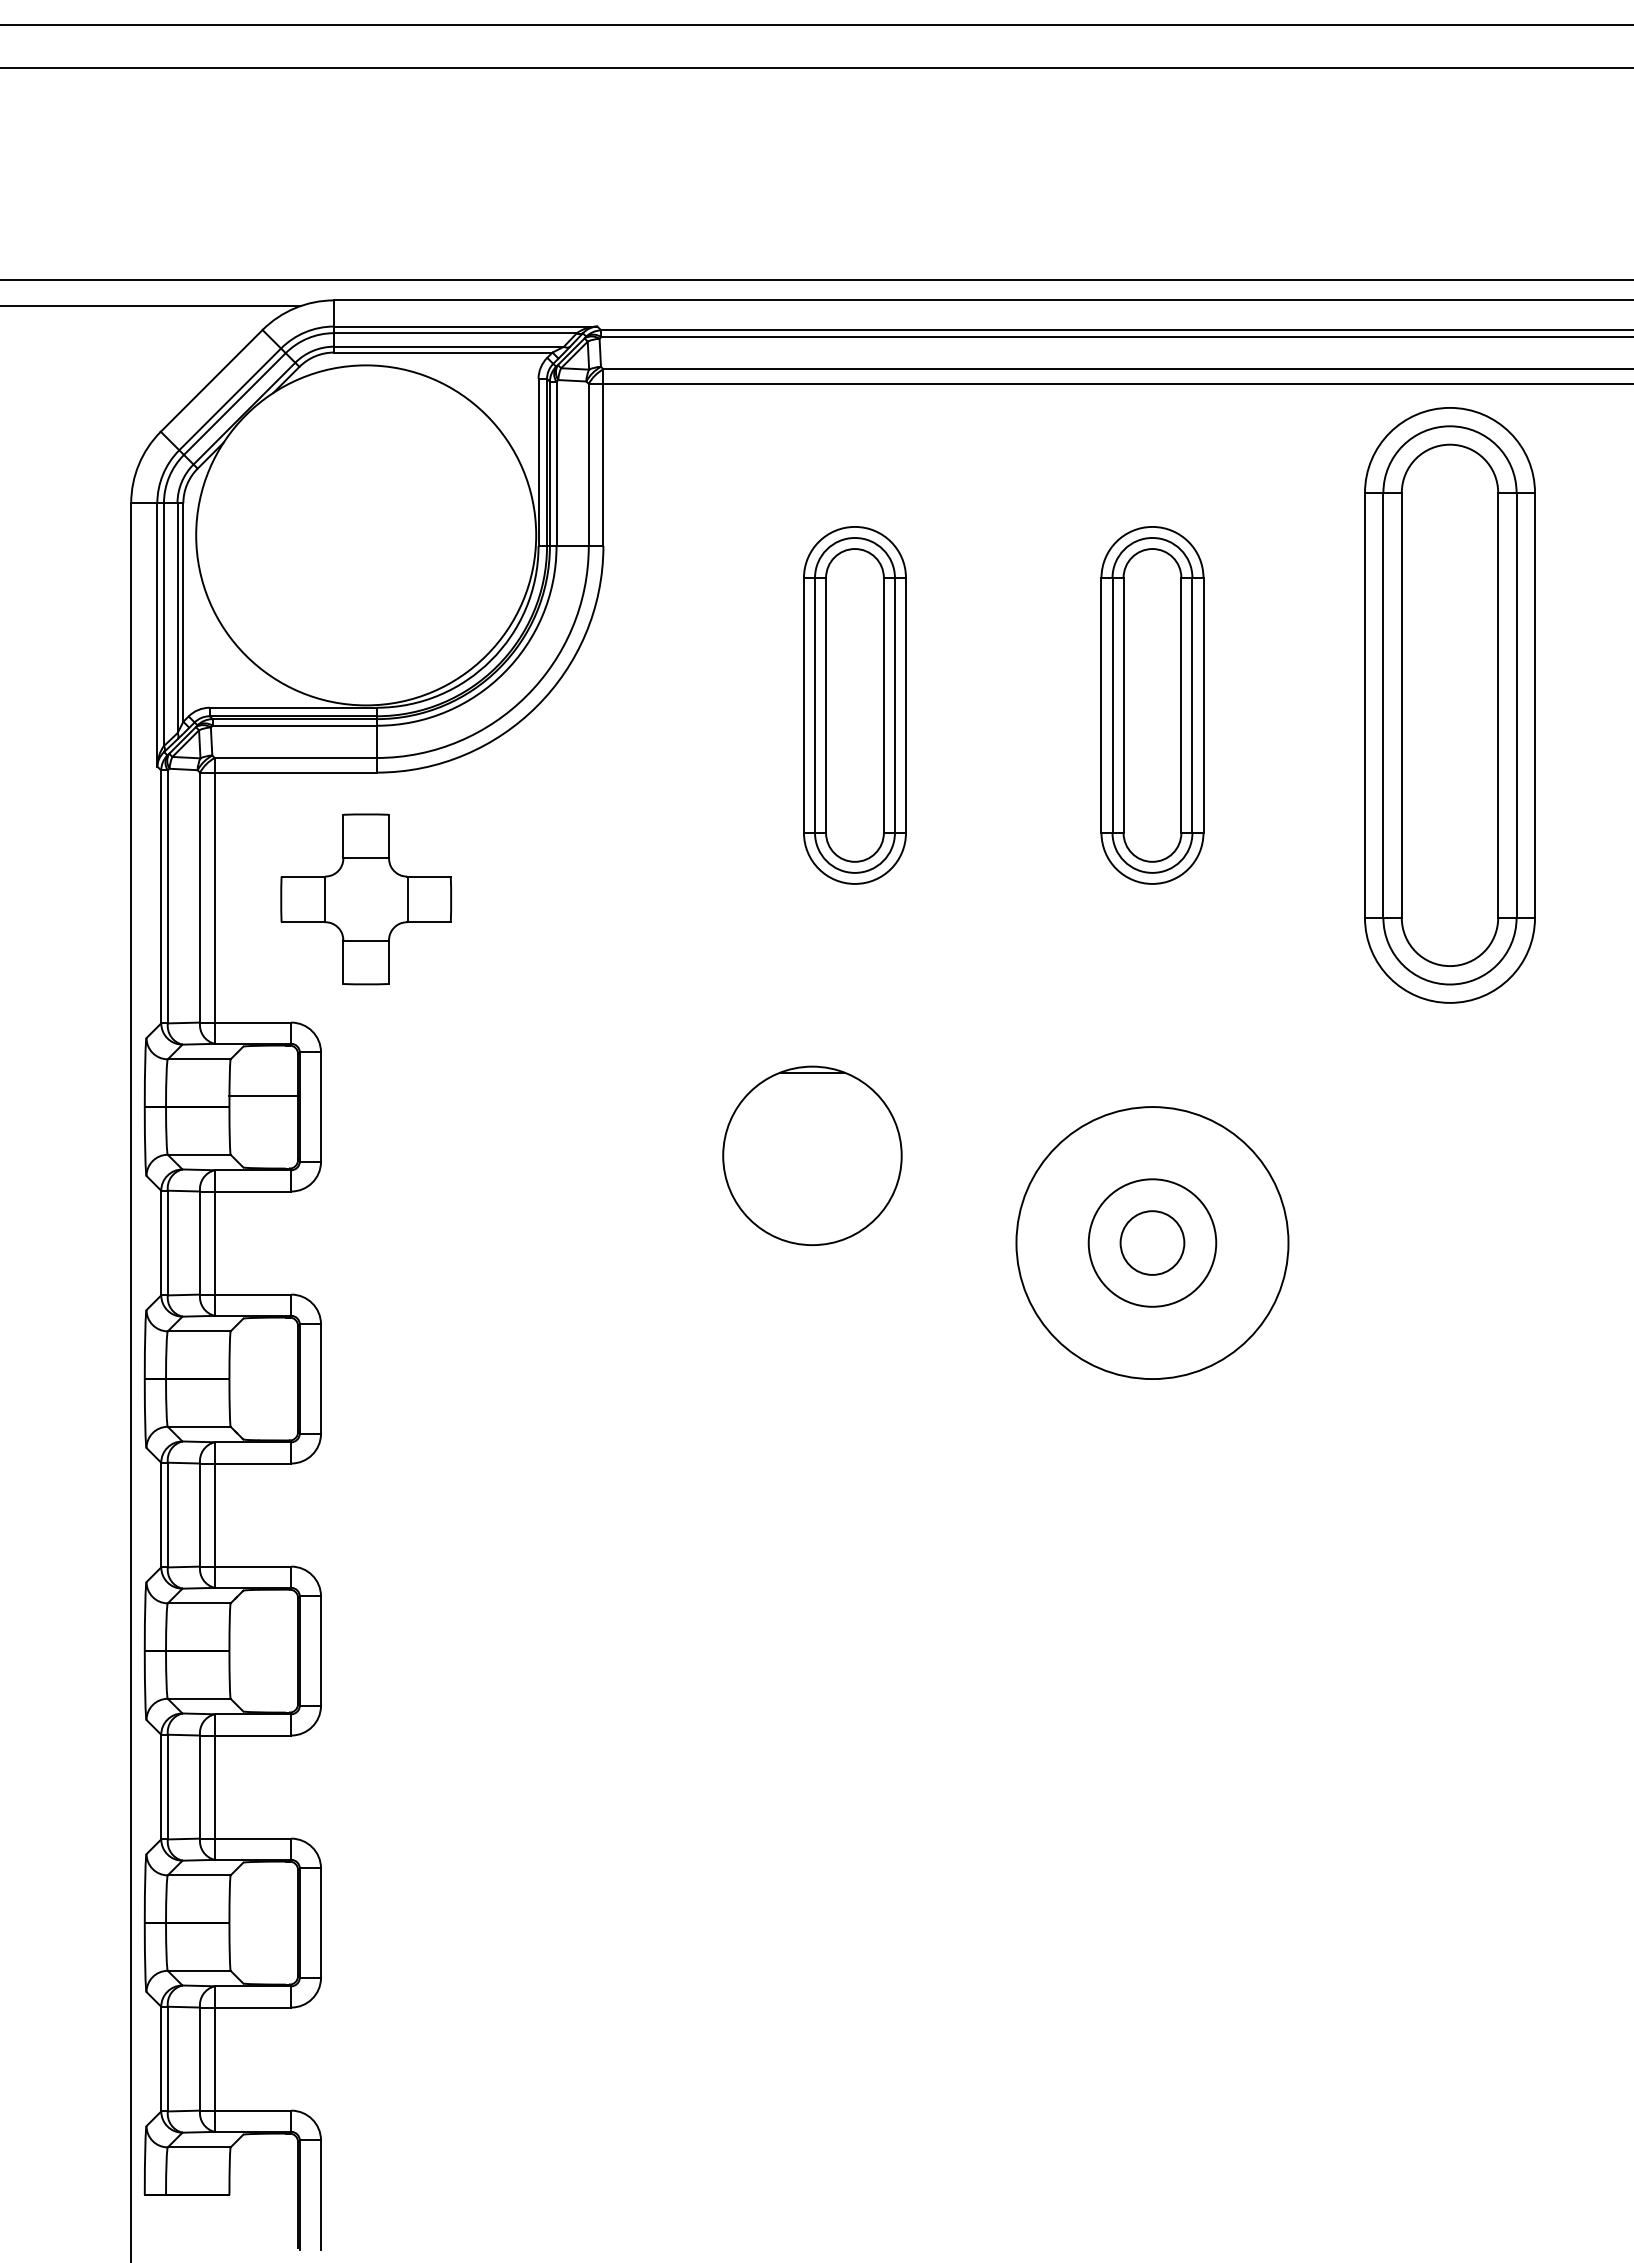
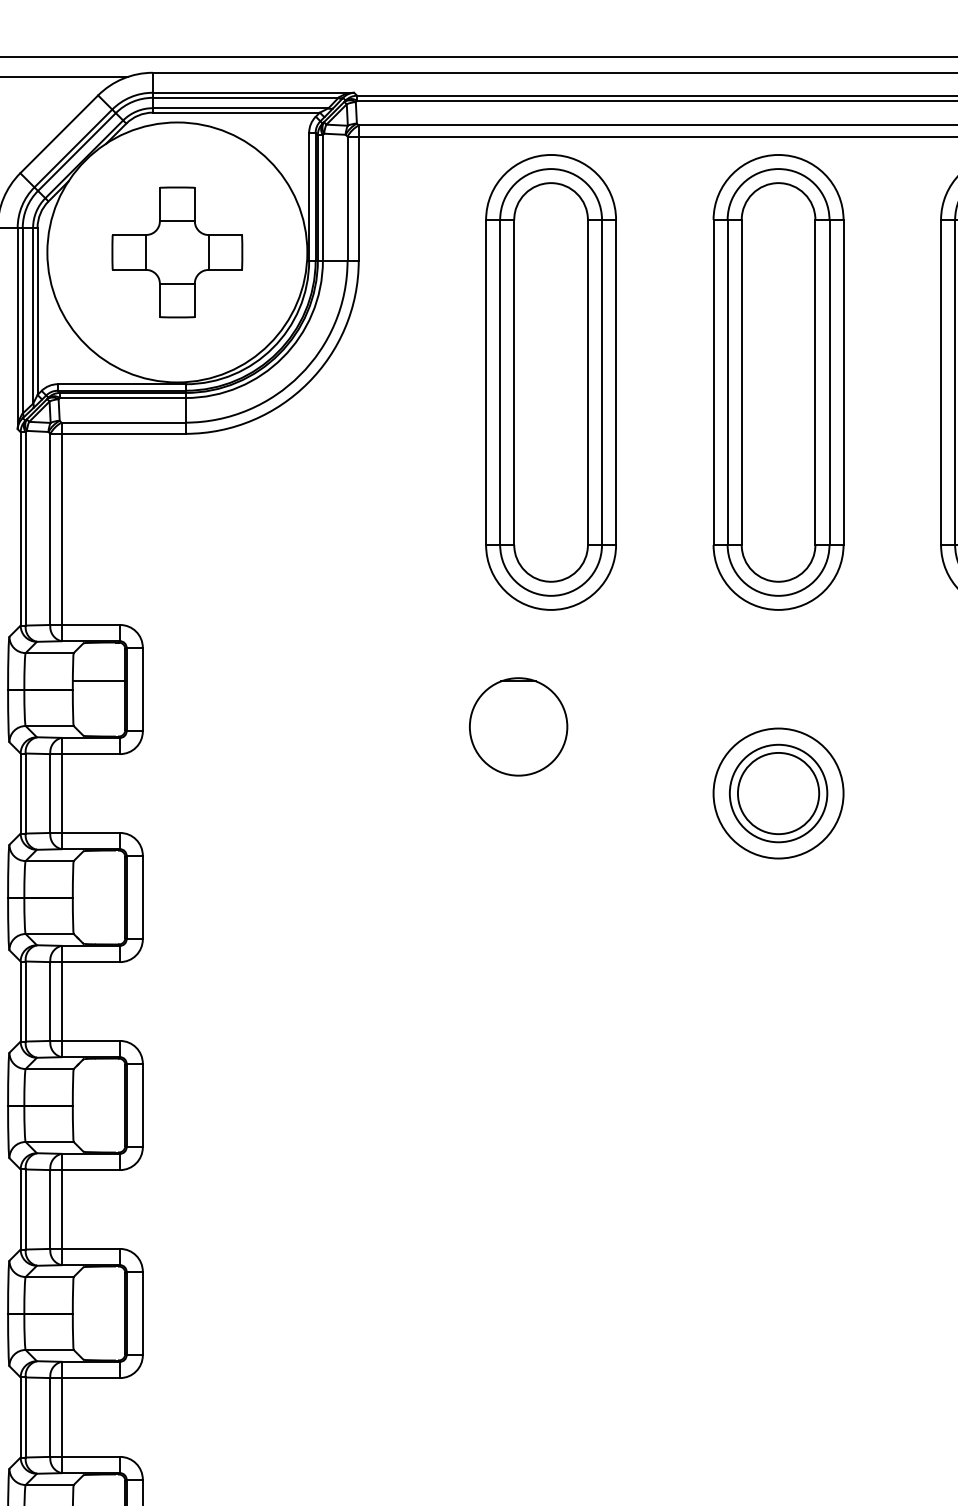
part: (854, 705) -> (550, 382), size x1.67
part: (1152, 705) -> (778, 382), size x1.67
part: (365, 899) -> (176, 252), moved
part: (812, 1155) -> (518, 726), size x0.71
circle: (1152, 1242) -> (778, 793), size x1.67
circle: (1152, 1243) -> (778, 793), size x0.62

